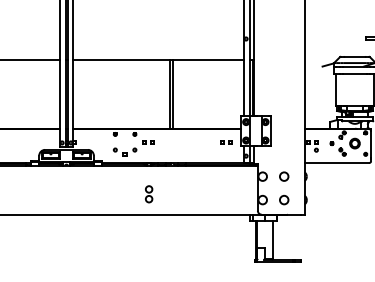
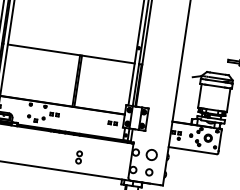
circle: (284, 176) -> (152, 154), size x1.6
part: (149, 194) -> (79, 157), moved

